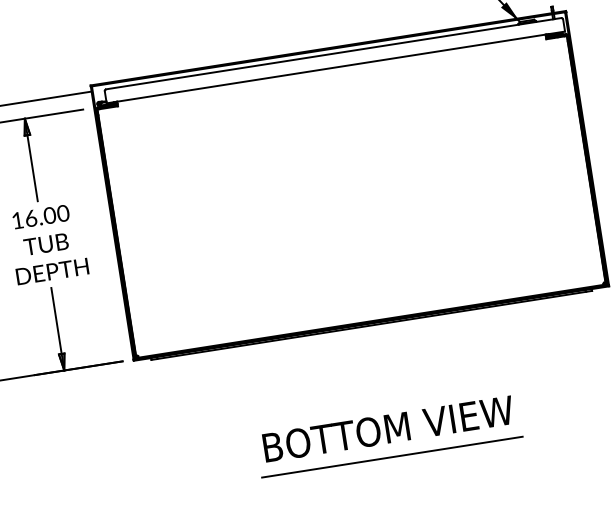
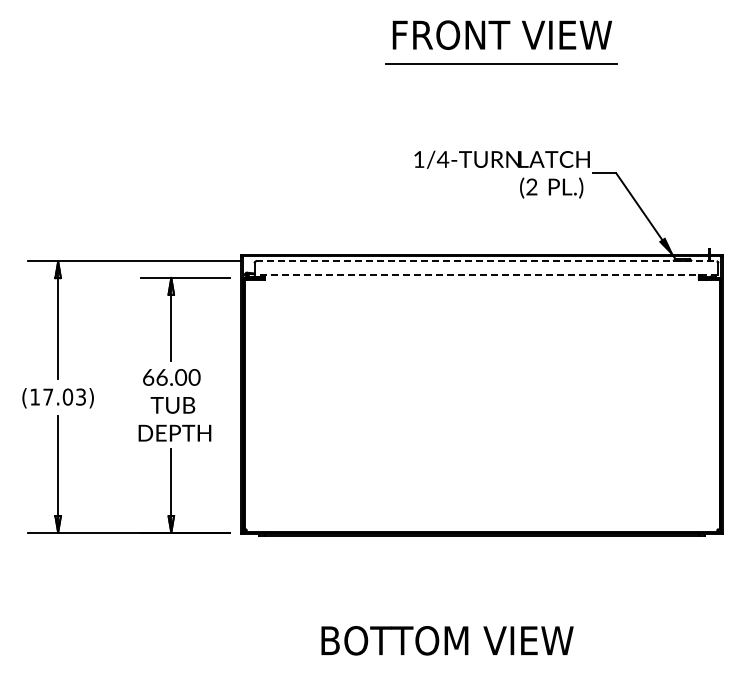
line: (333, 53) -> (486, 261), solid -> dashed
line: (335, 67) -> (486, 275), solid -> dashed
text: (17, 220) -> (148, 377), 16.00 -> 66.00
text: (388, 428) -> (447, 640), moved
line: (391, 457) -> (481, 669), removed

